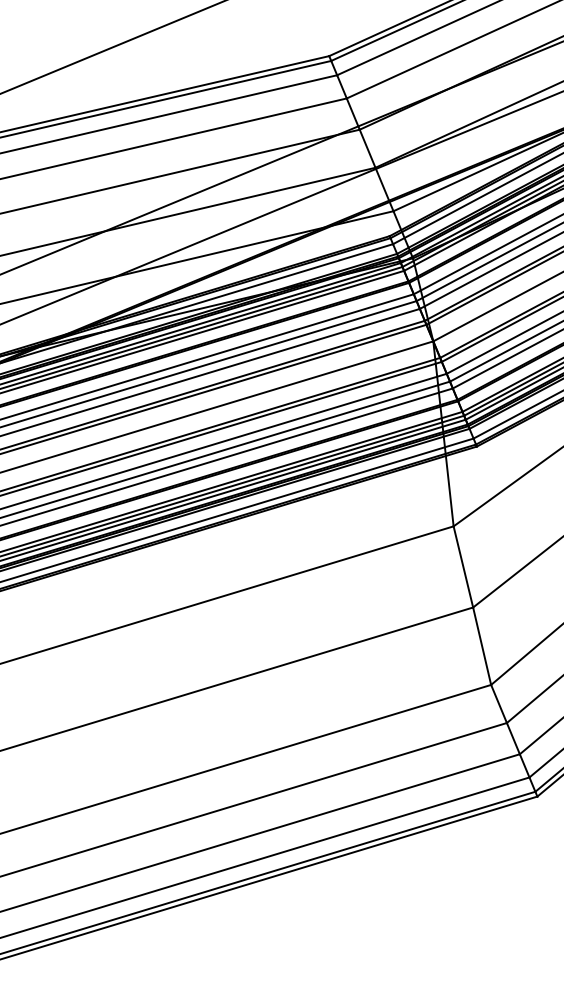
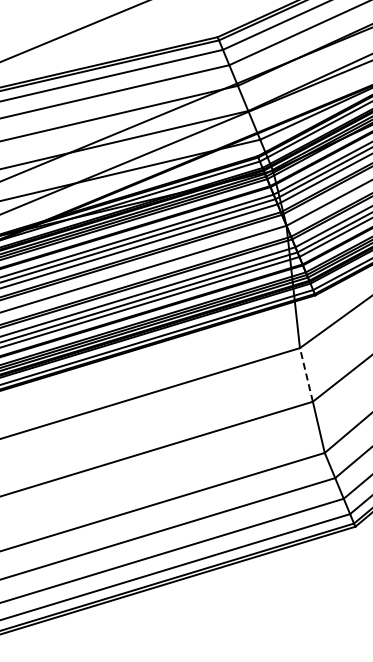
line: (463, 566) -> (306, 374), solid -> dashed

